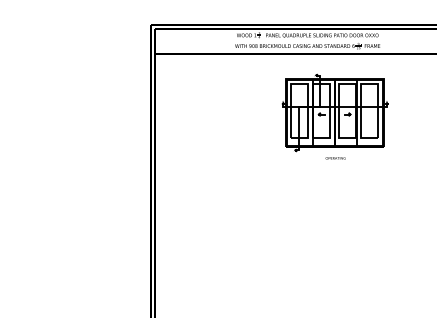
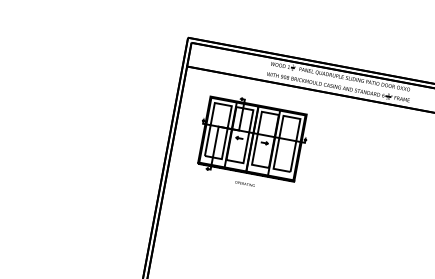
part: (334, 116) -> (251, 142), moved

